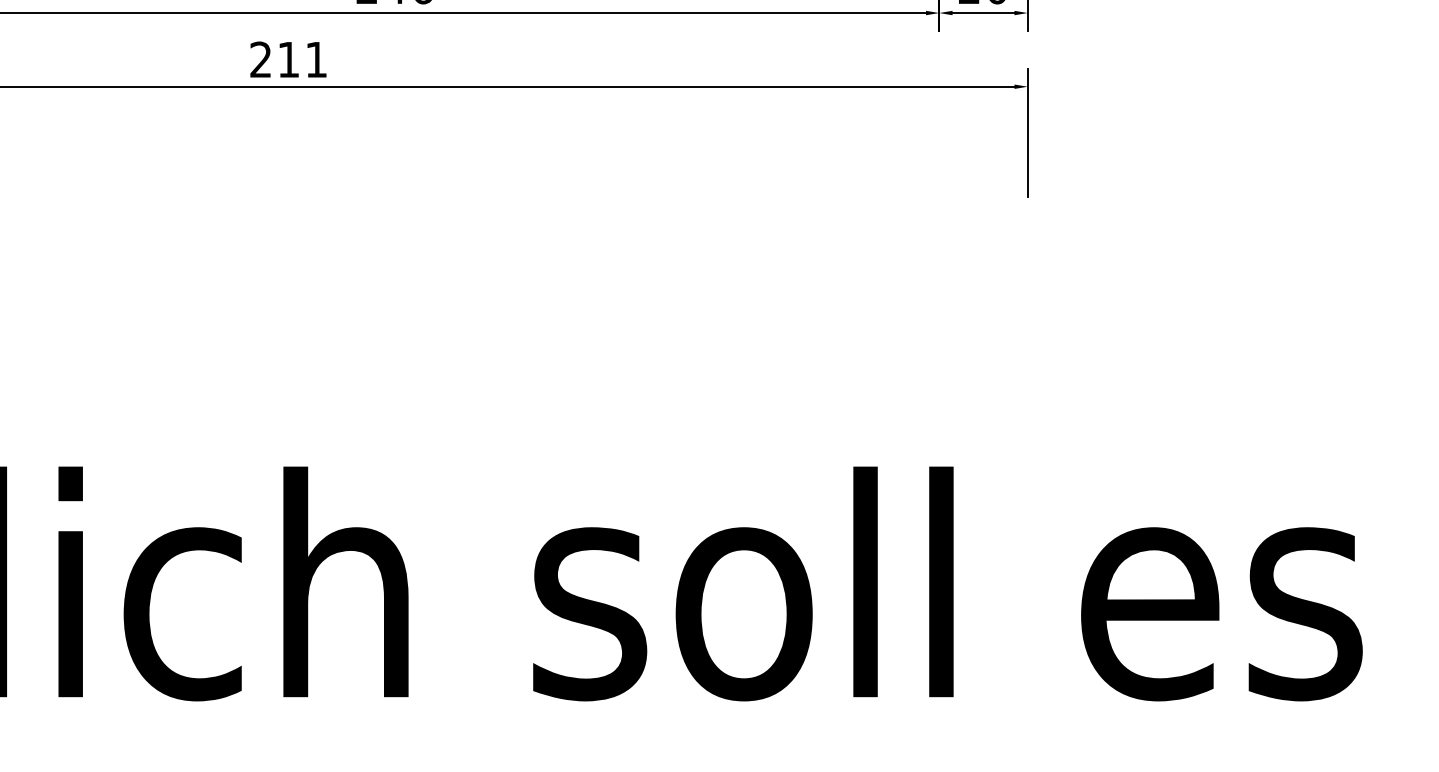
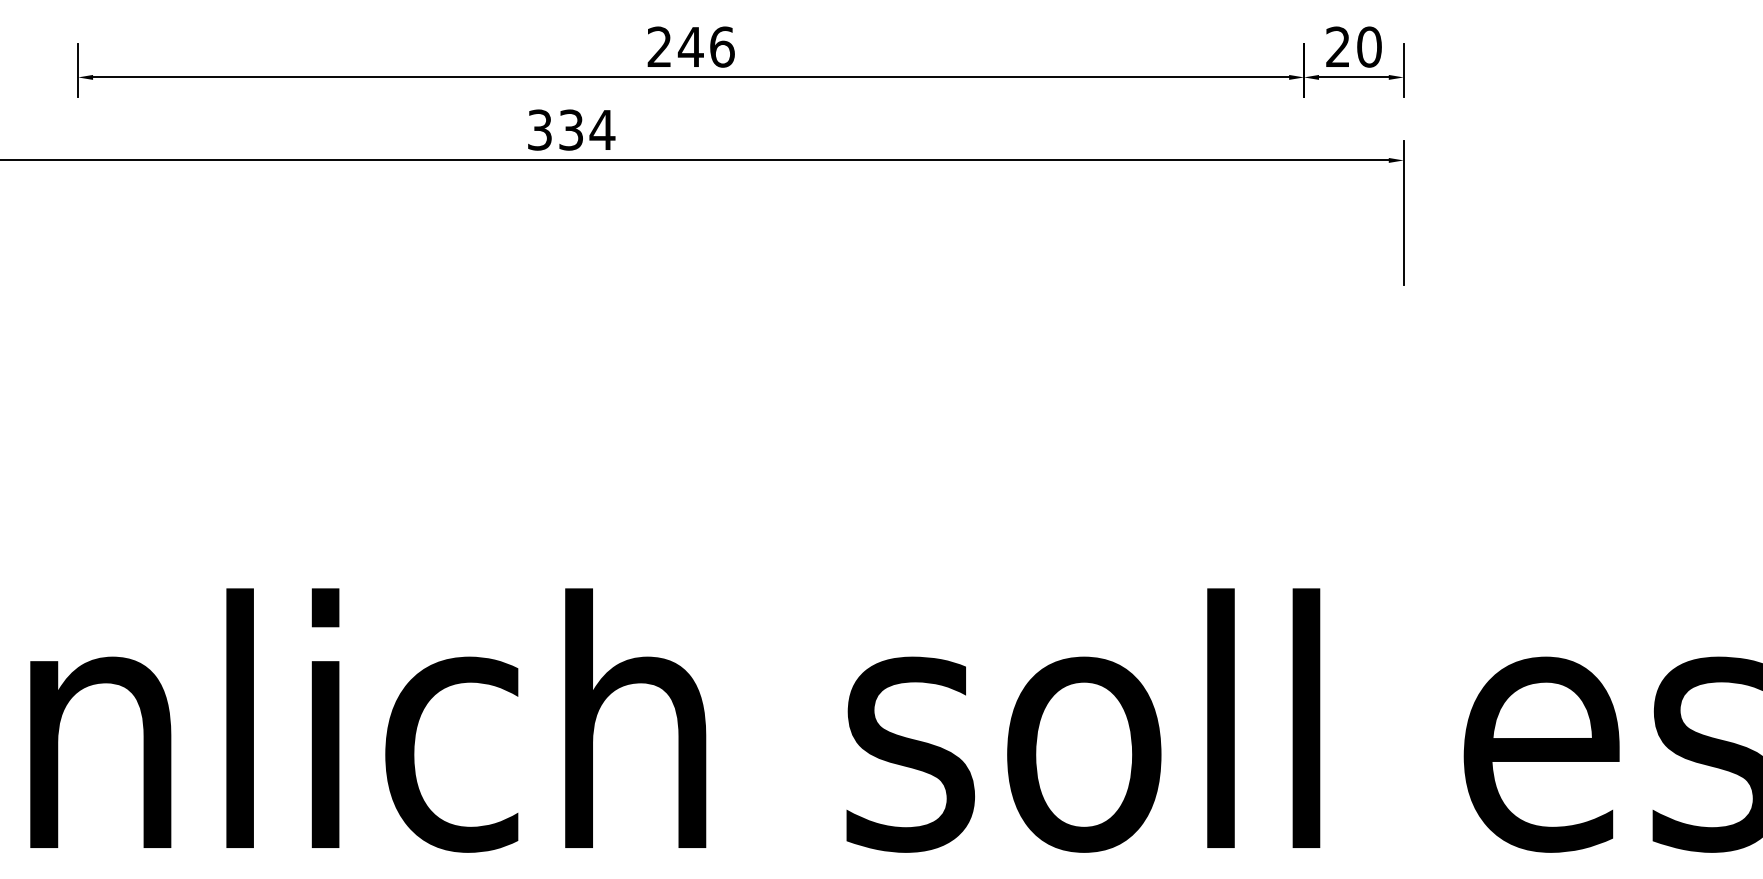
text: (288, 59) -> (571, 129), 211 -> 334

